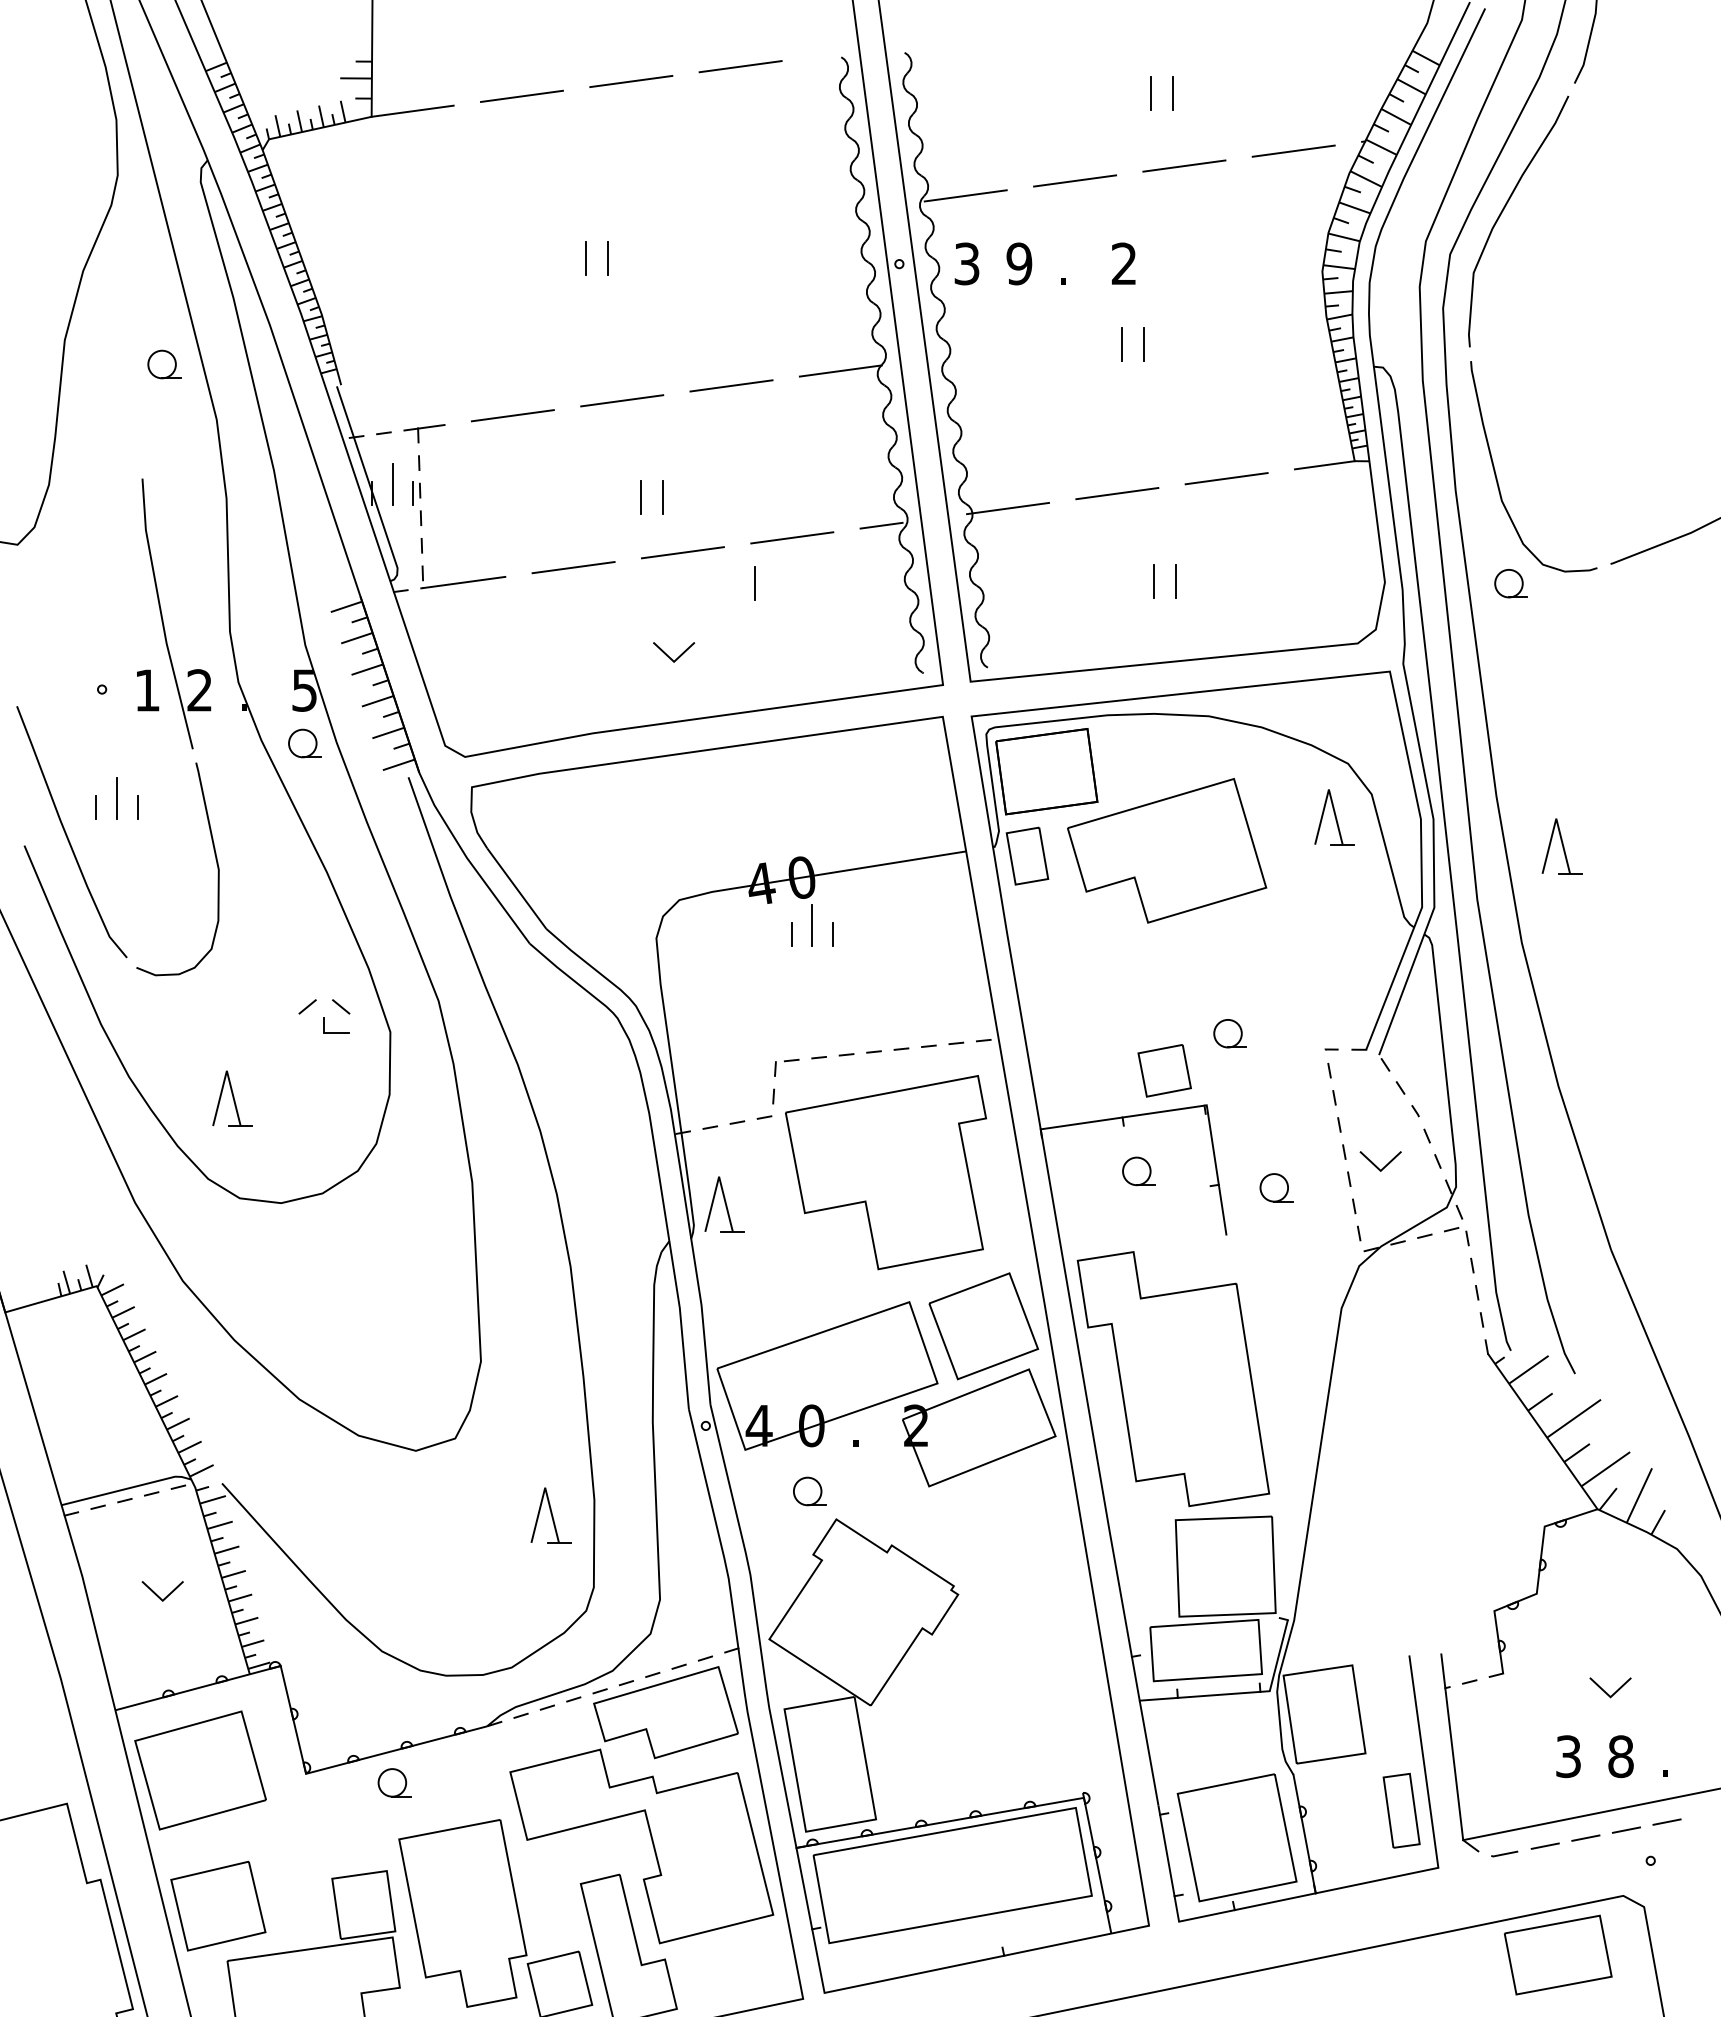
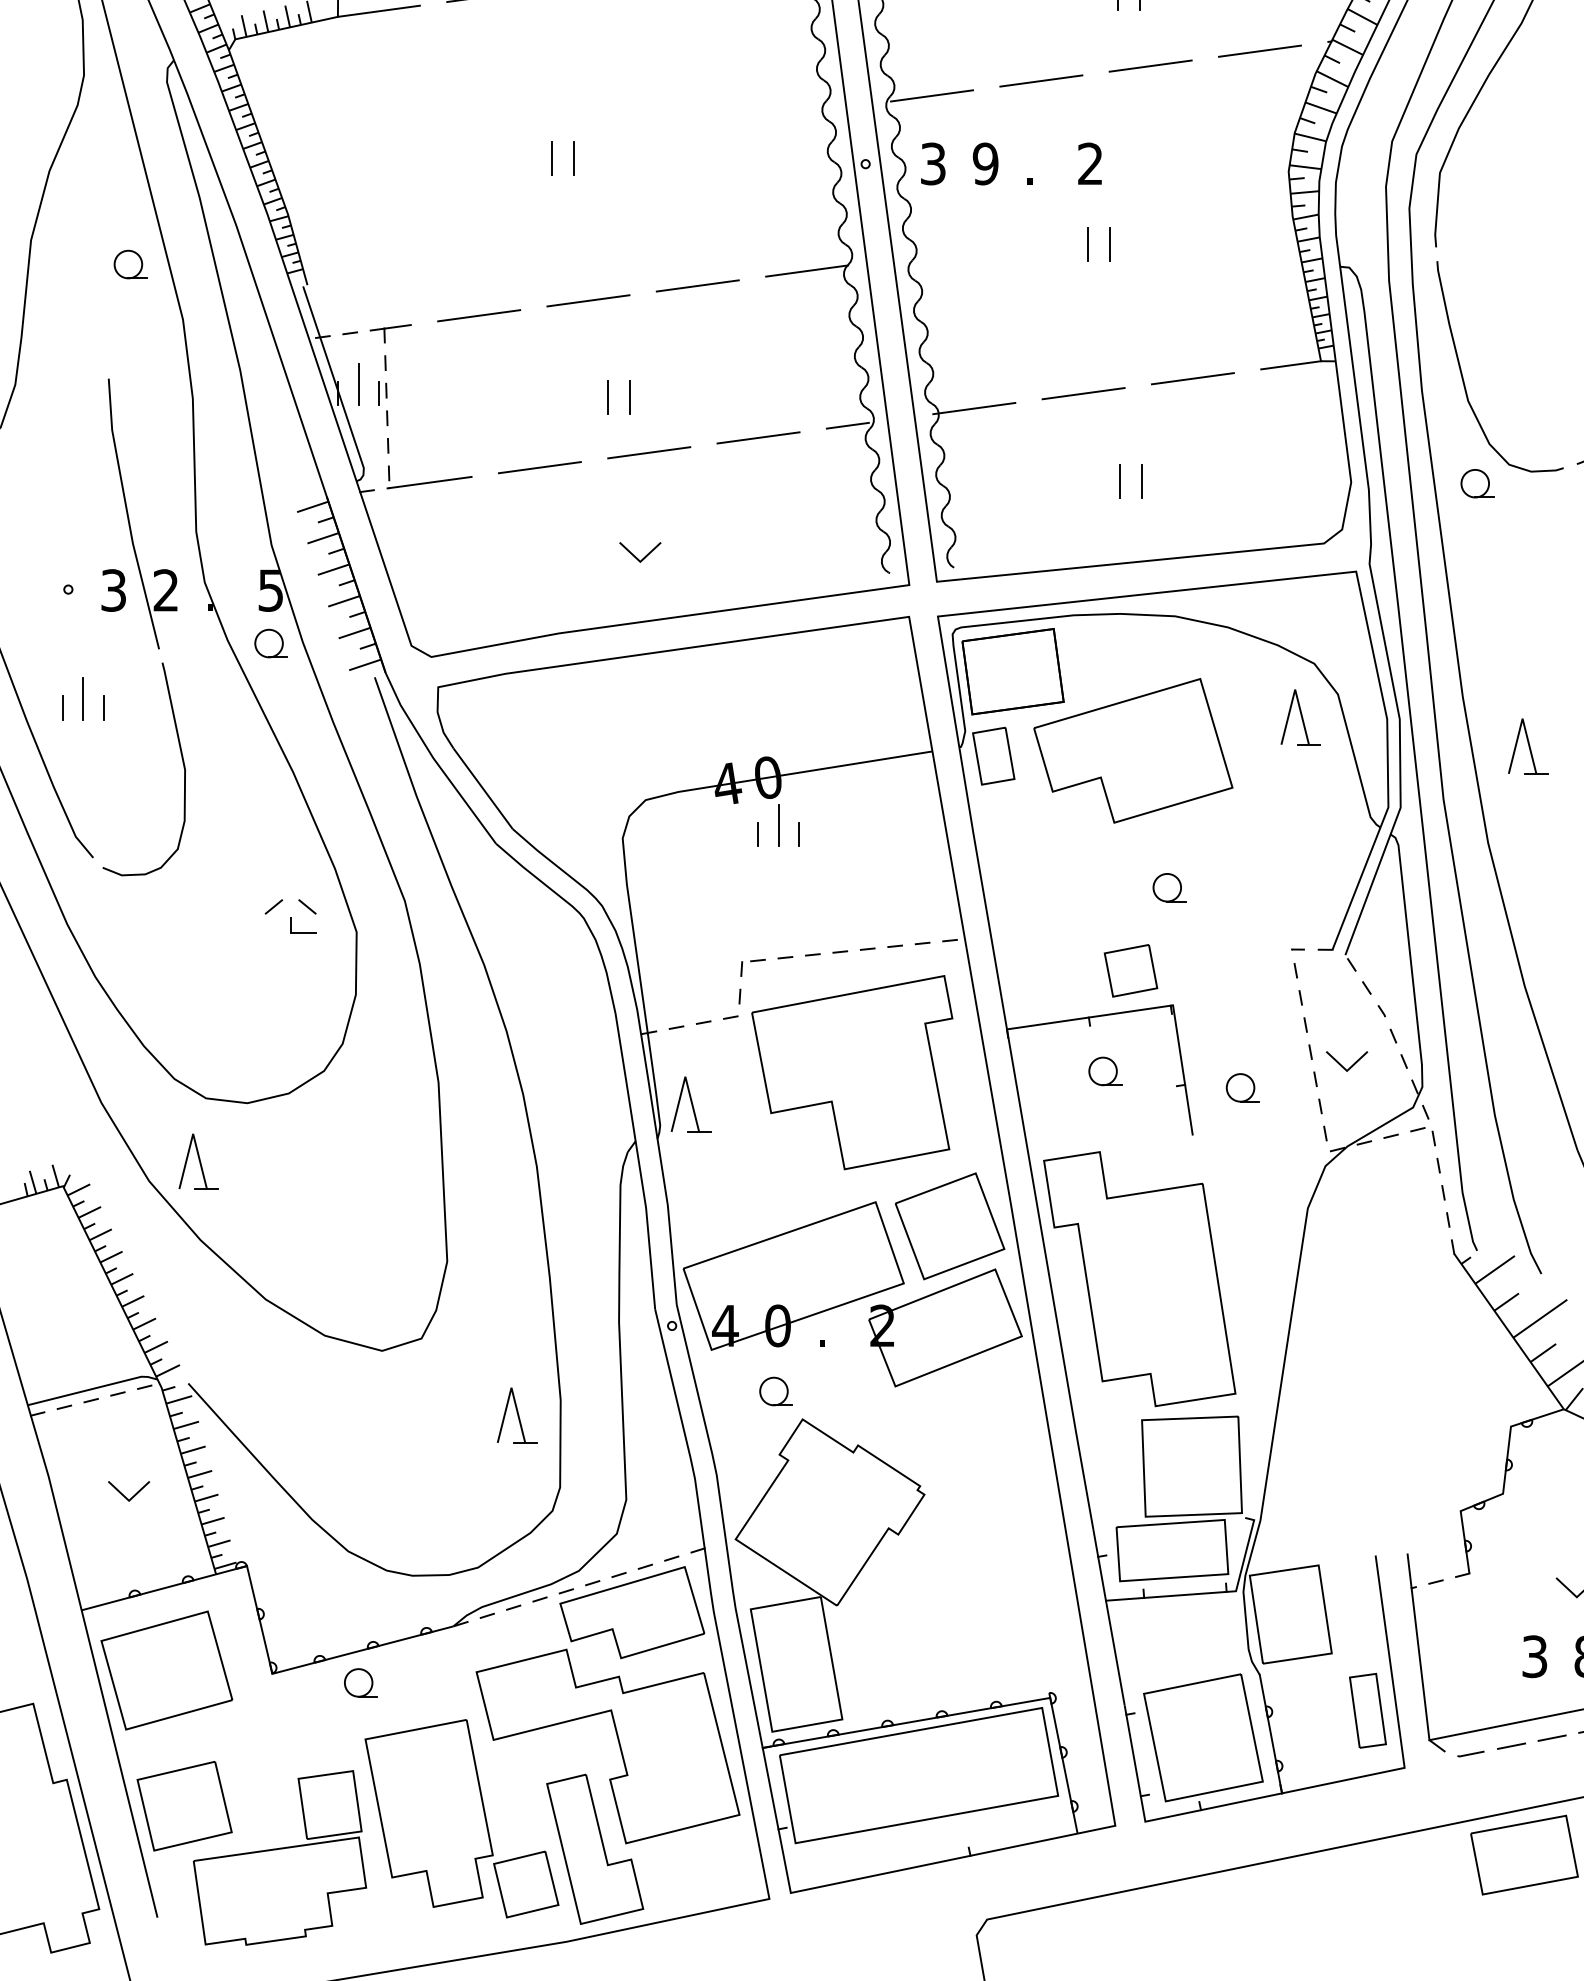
line: (754, 583) -> (720, 483), removed
text: (147, 690) -> (113, 590), 1 -> 3
part: (1229, 1033) -> (1168, 887), moved
part: (232, 1098) -> (198, 1161), moved

